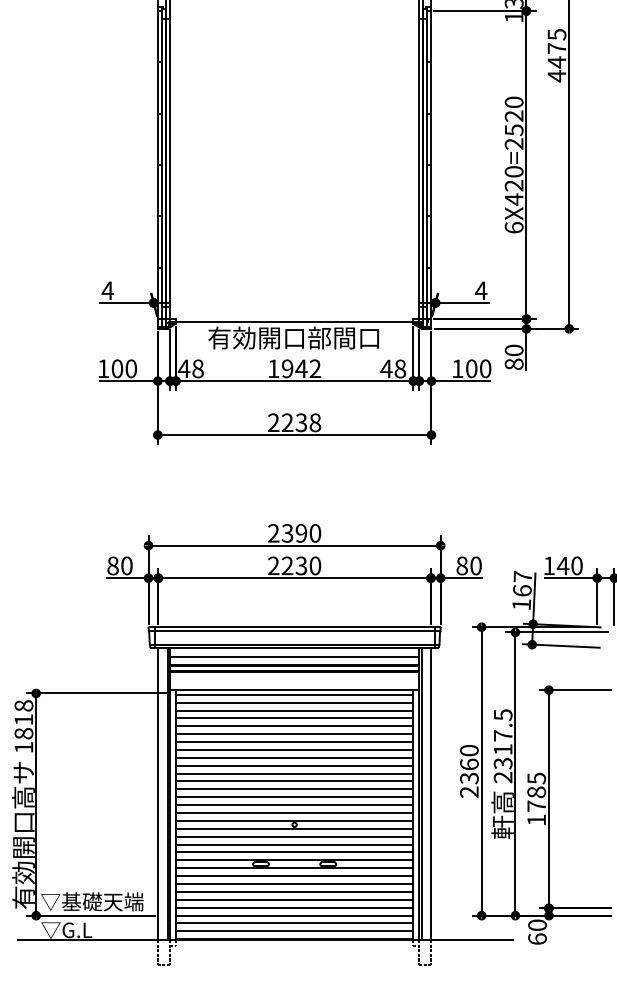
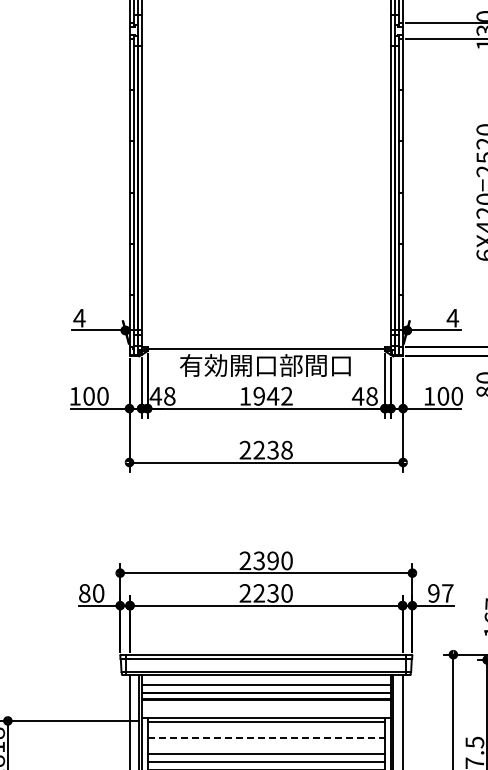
text: (468, 565) -> (440, 592), 80 -> 97
line: (294, 702) -> (266, 729), removed
line: (294, 710) -> (266, 737), solid -> dashed
line: (294, 718) -> (266, 745), removed

